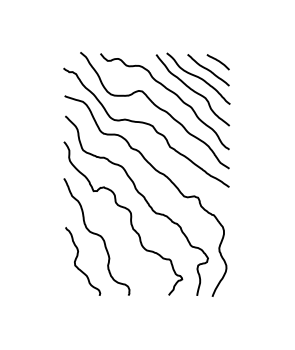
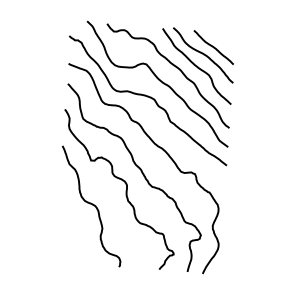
curve: (217, 61) -> (223, 39), removed
curve: (77, 258) -> (70, 226), removed

